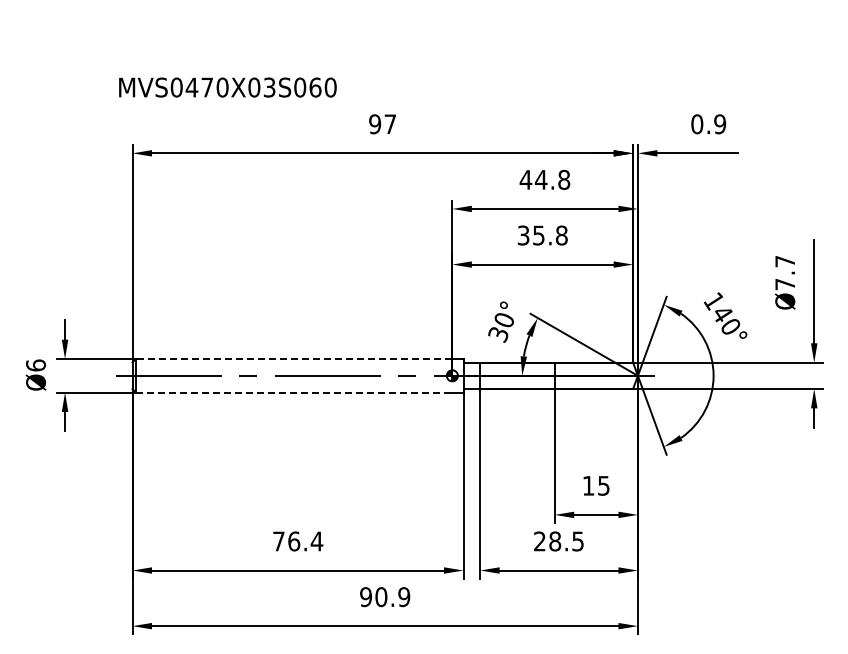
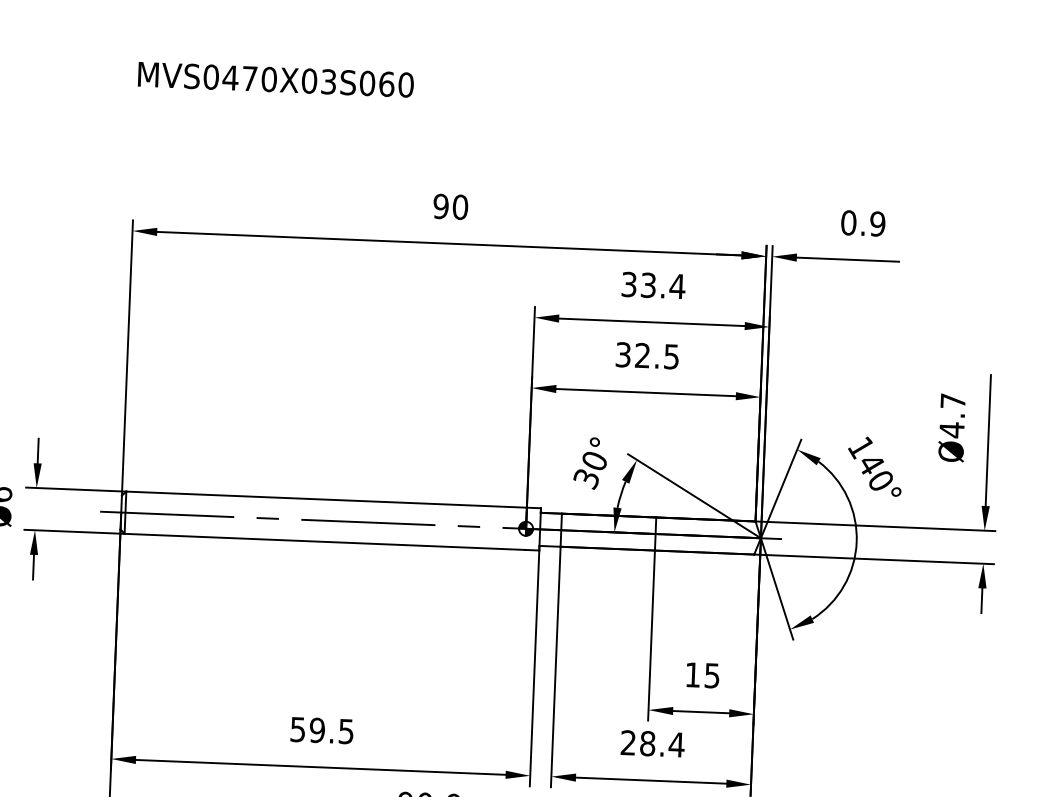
text: (227, 87) -> (275, 79), moved
text: (390, 124) -> (460, 207), 97 -> 90
text: (544, 179) -> (652, 285), 44.8 -> 33.4
text: (550, 235) -> (657, 356), 35.8 -> 32.5
text: (784, 284) -> (951, 430), Ø7.7 -> Ø4.7
line: (293, 359) -> (325, 500), dashed -> solid
line: (294, 392) -> (325, 541), dashed -> solid
text: (298, 541) -> (322, 730), 76.4 -> 59.5
text: (577, 541) -> (676, 744), 28.5 -> 28.4

